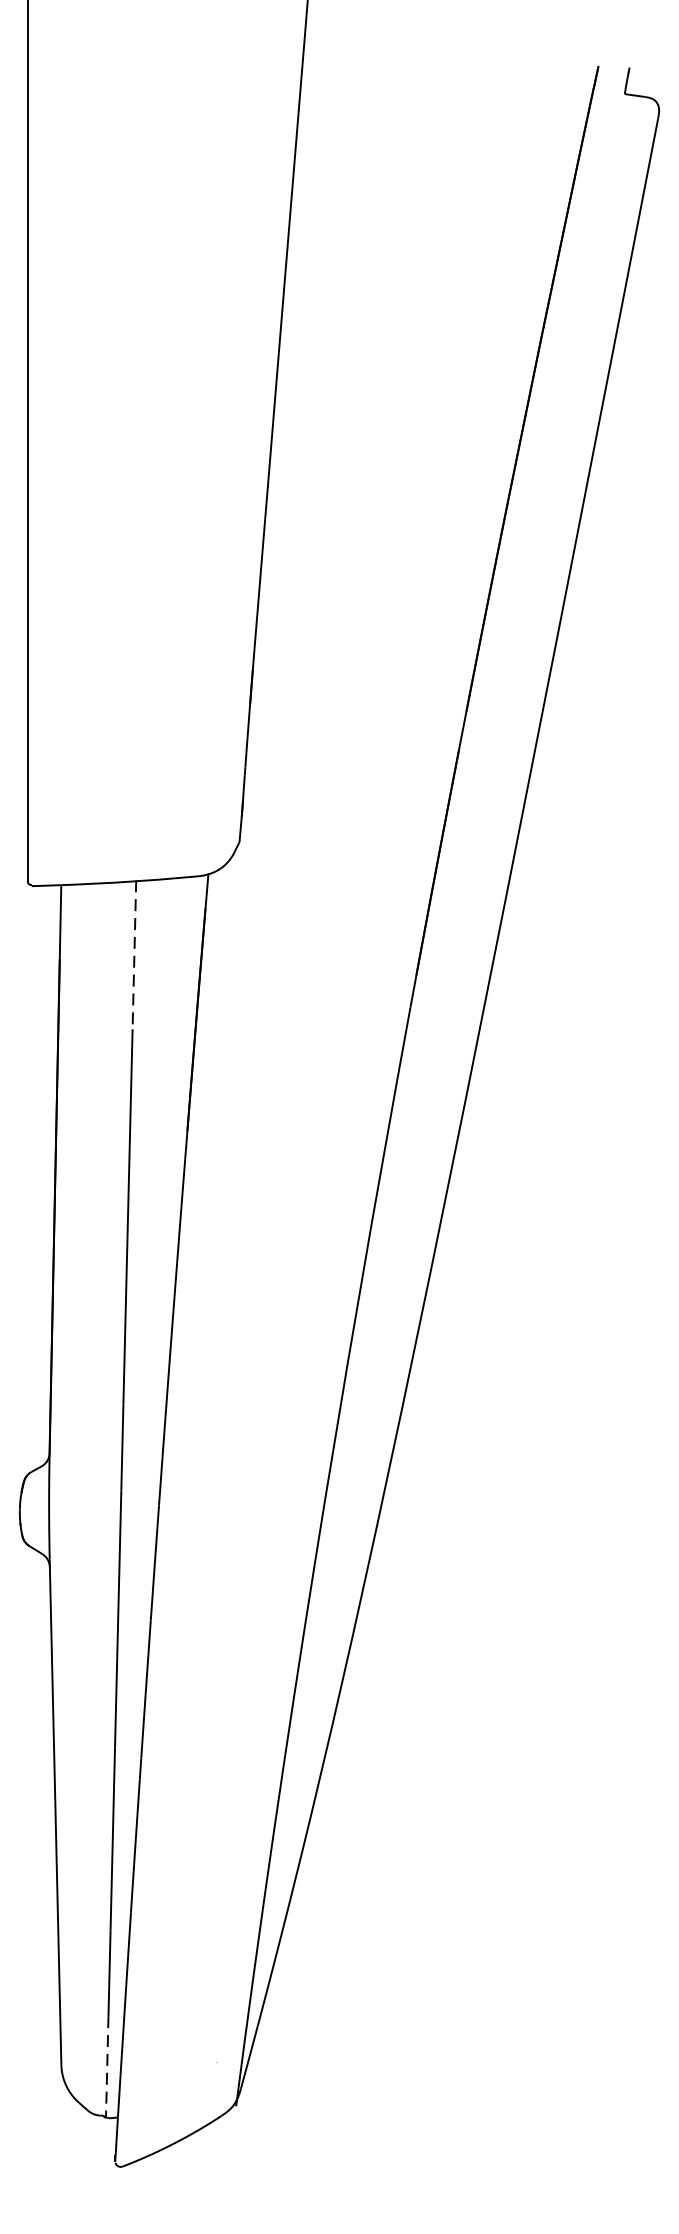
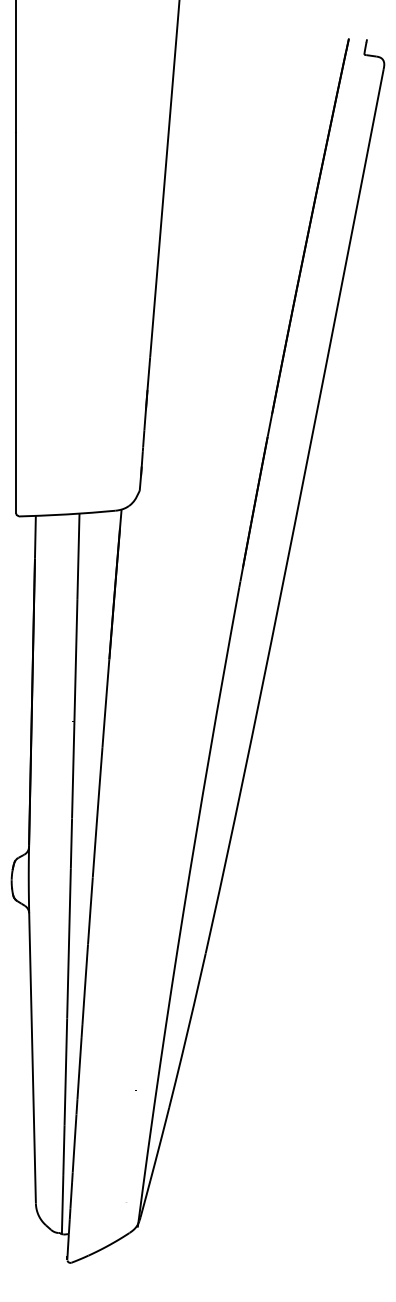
line: (134, 954) -> (78, 556), dashed -> solid
line: (107, 2066) -> (62, 1204), dashed -> solid

